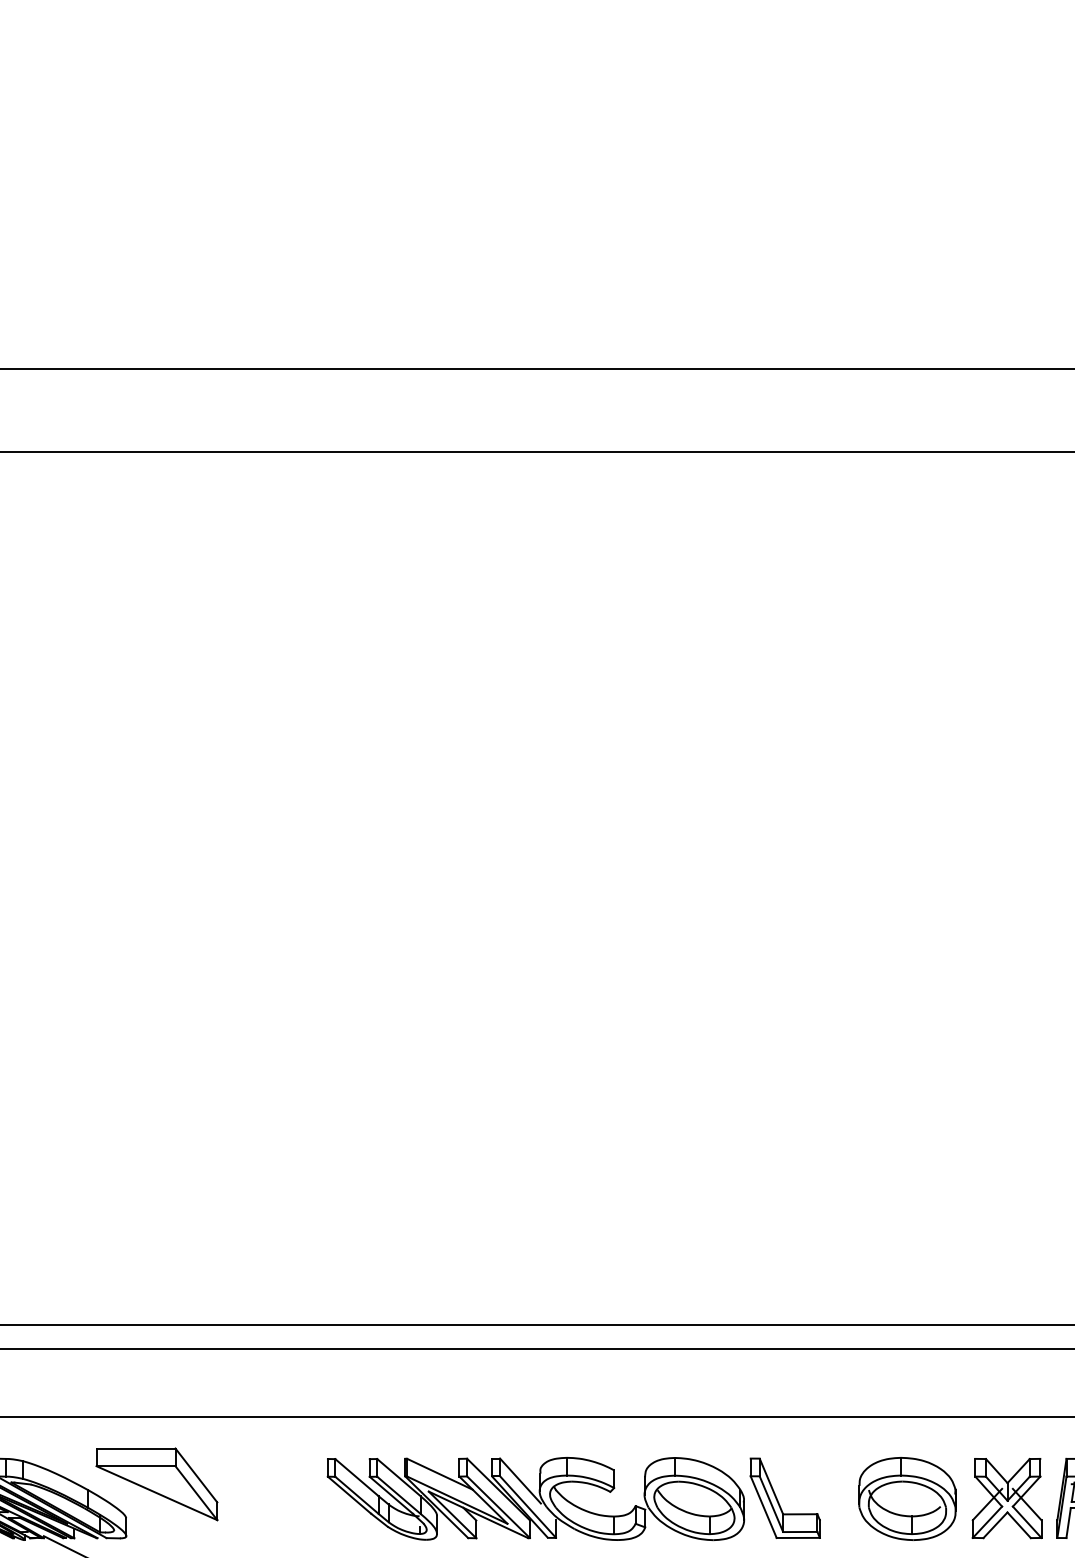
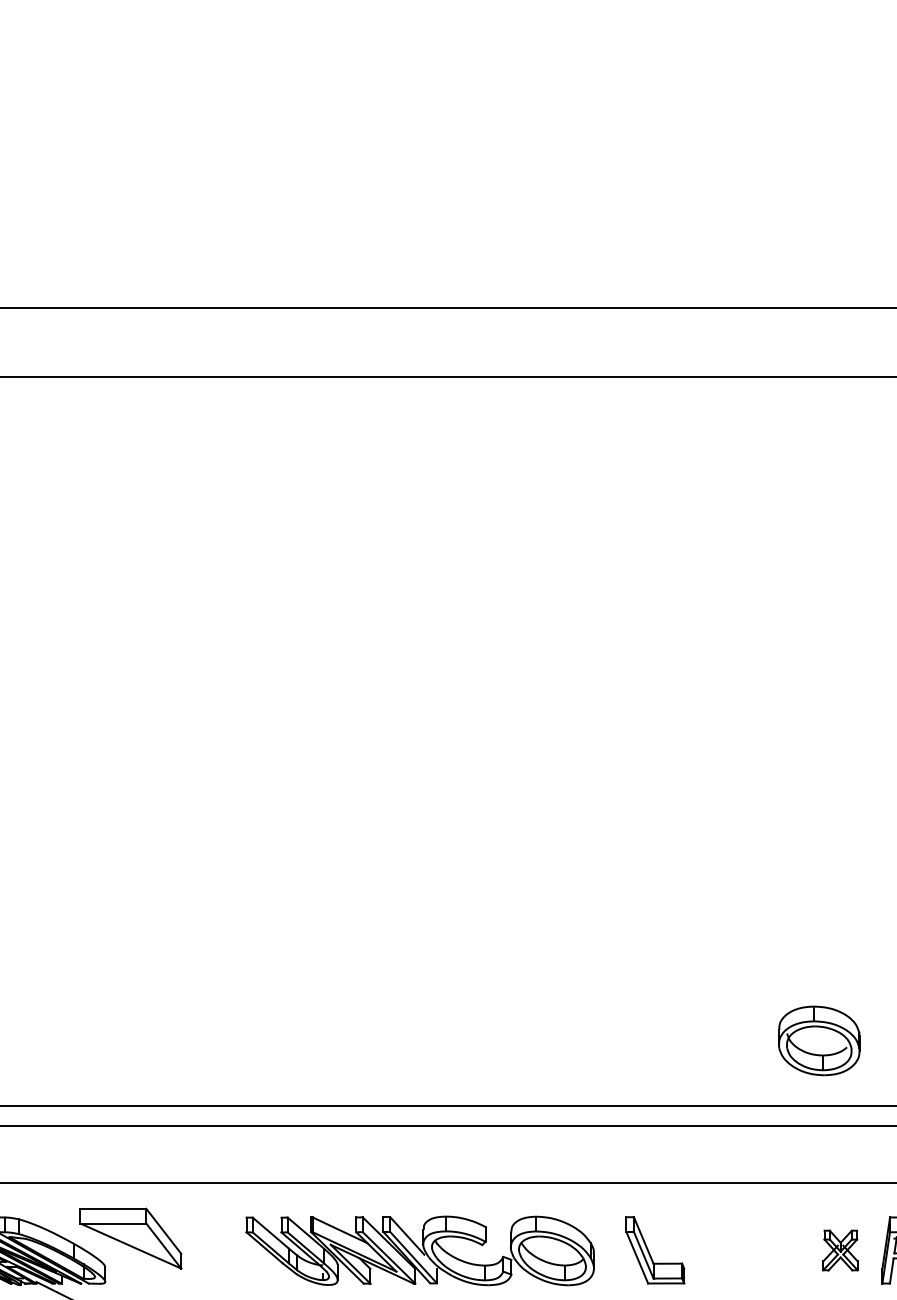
part: (535, 1498) -> (419, 1250), moved
part: (907, 1498) -> (819, 1040), moved
part: (1007, 1498) -> (840, 1250), size x0.6

